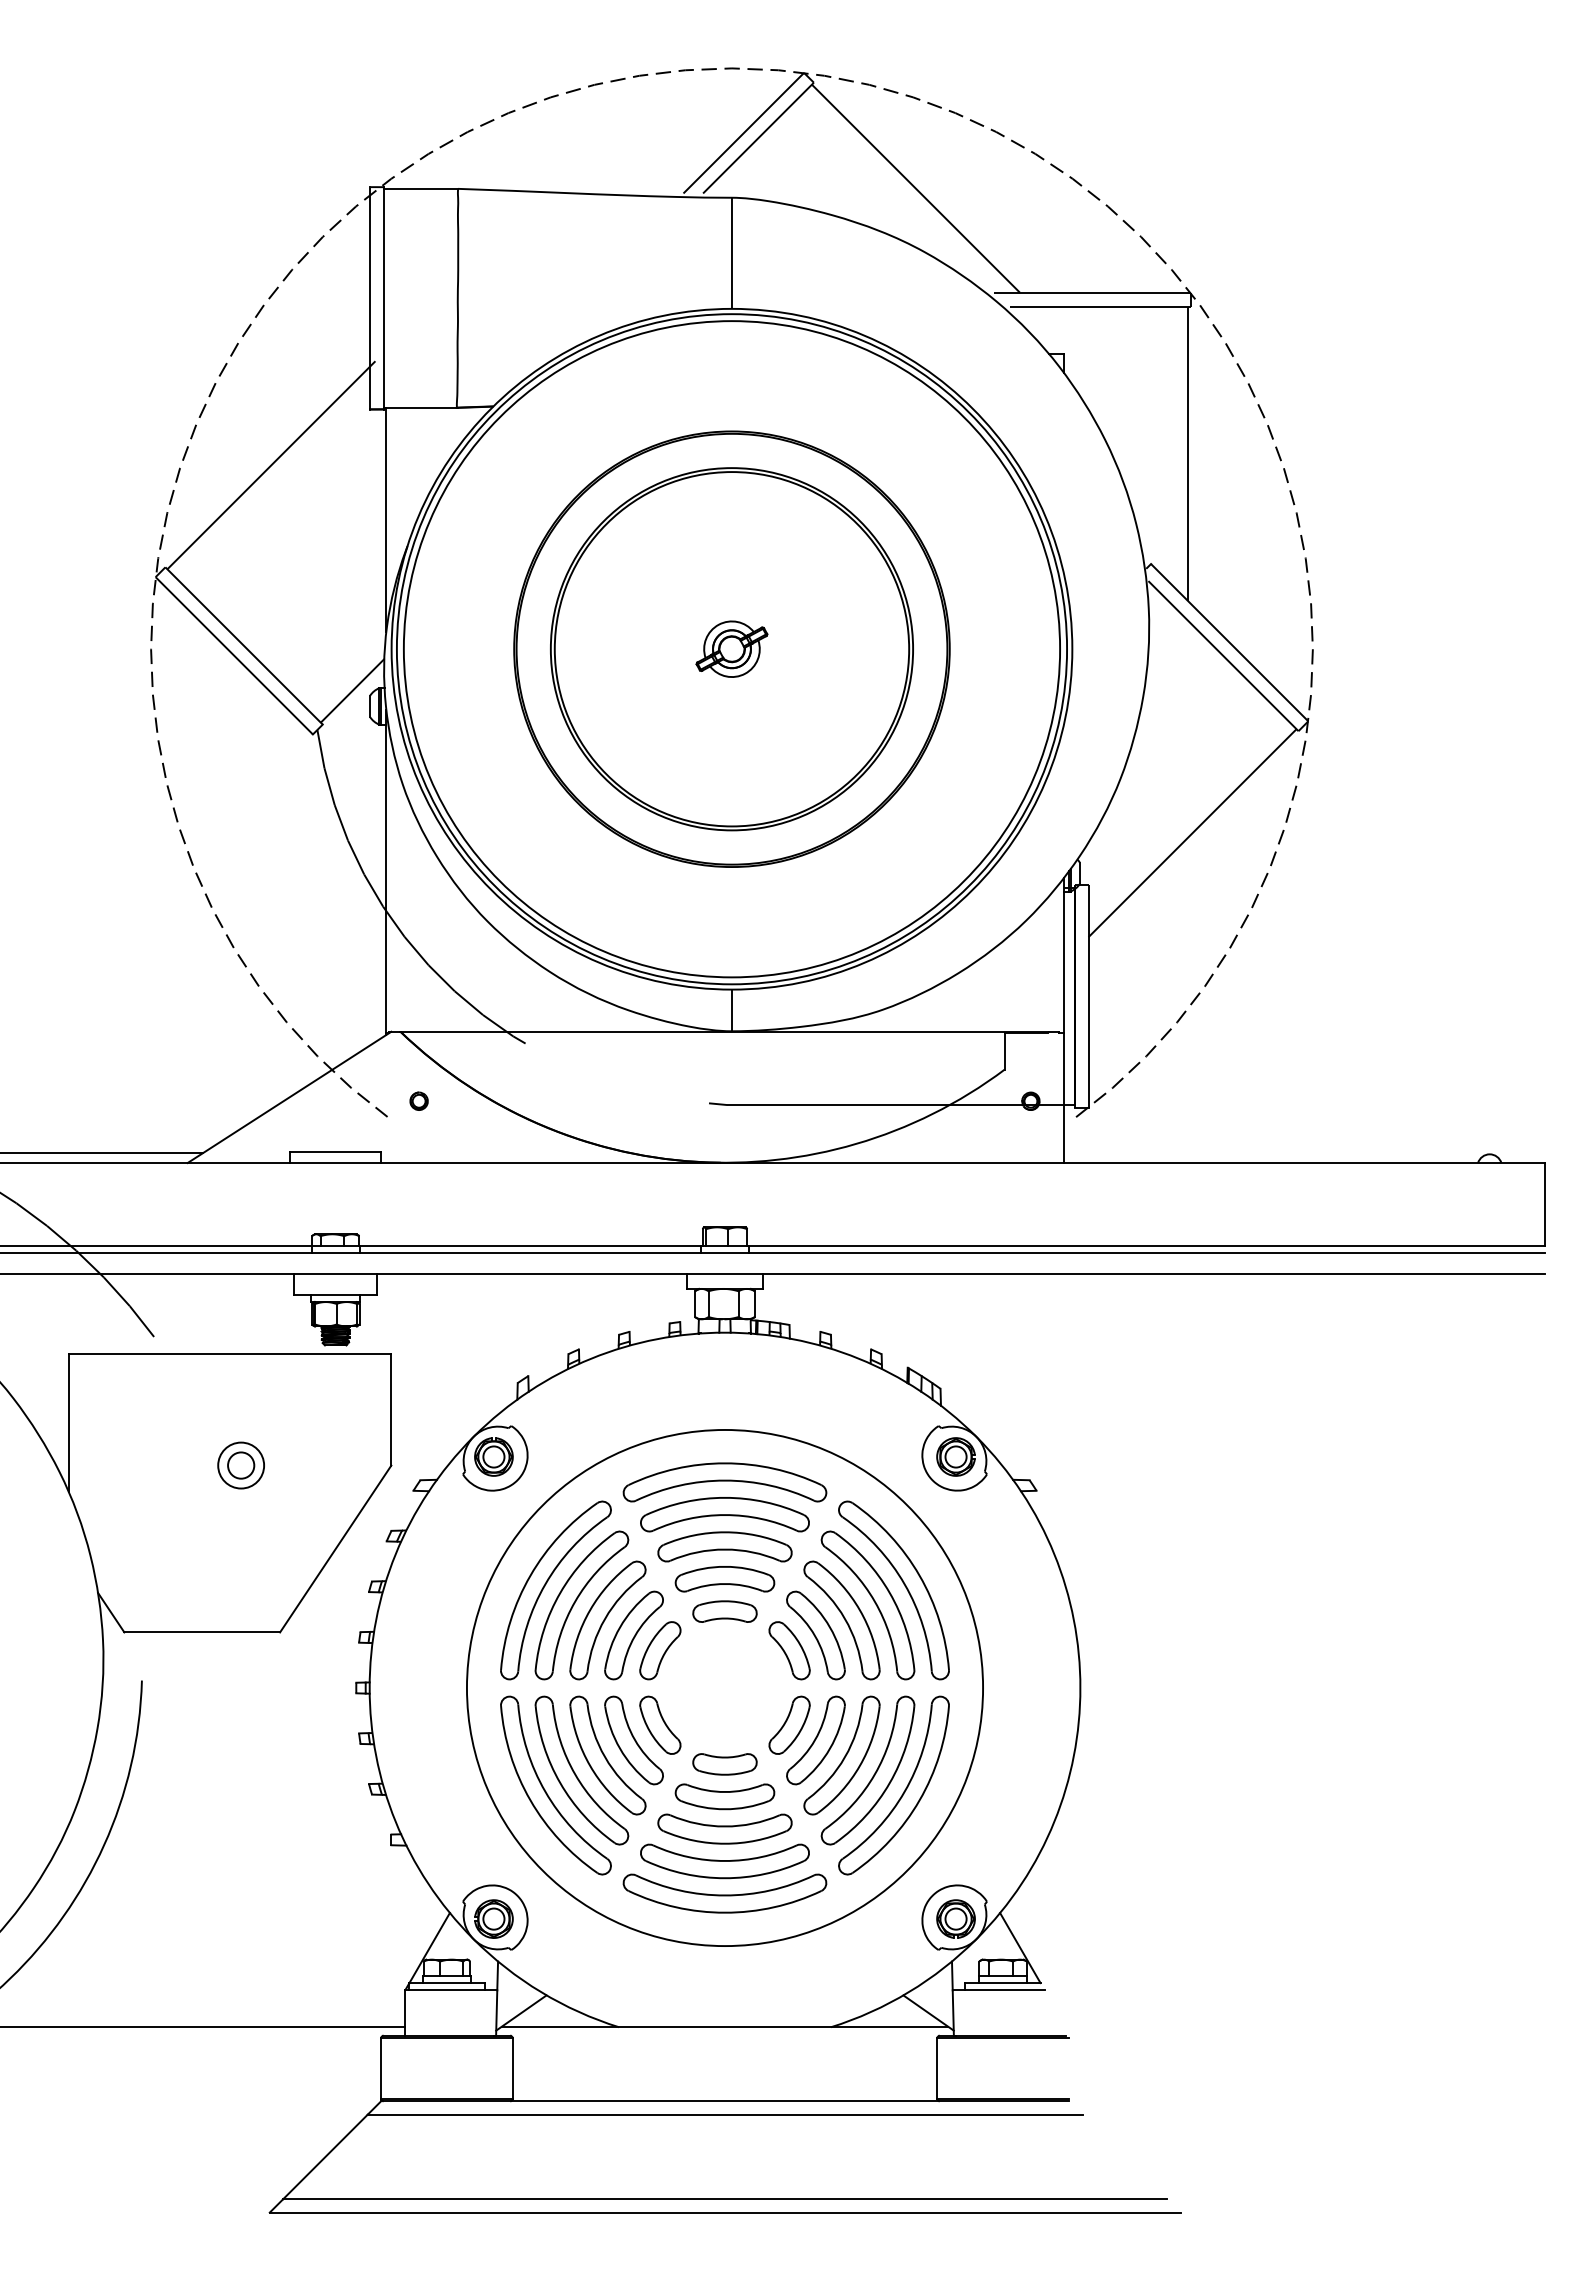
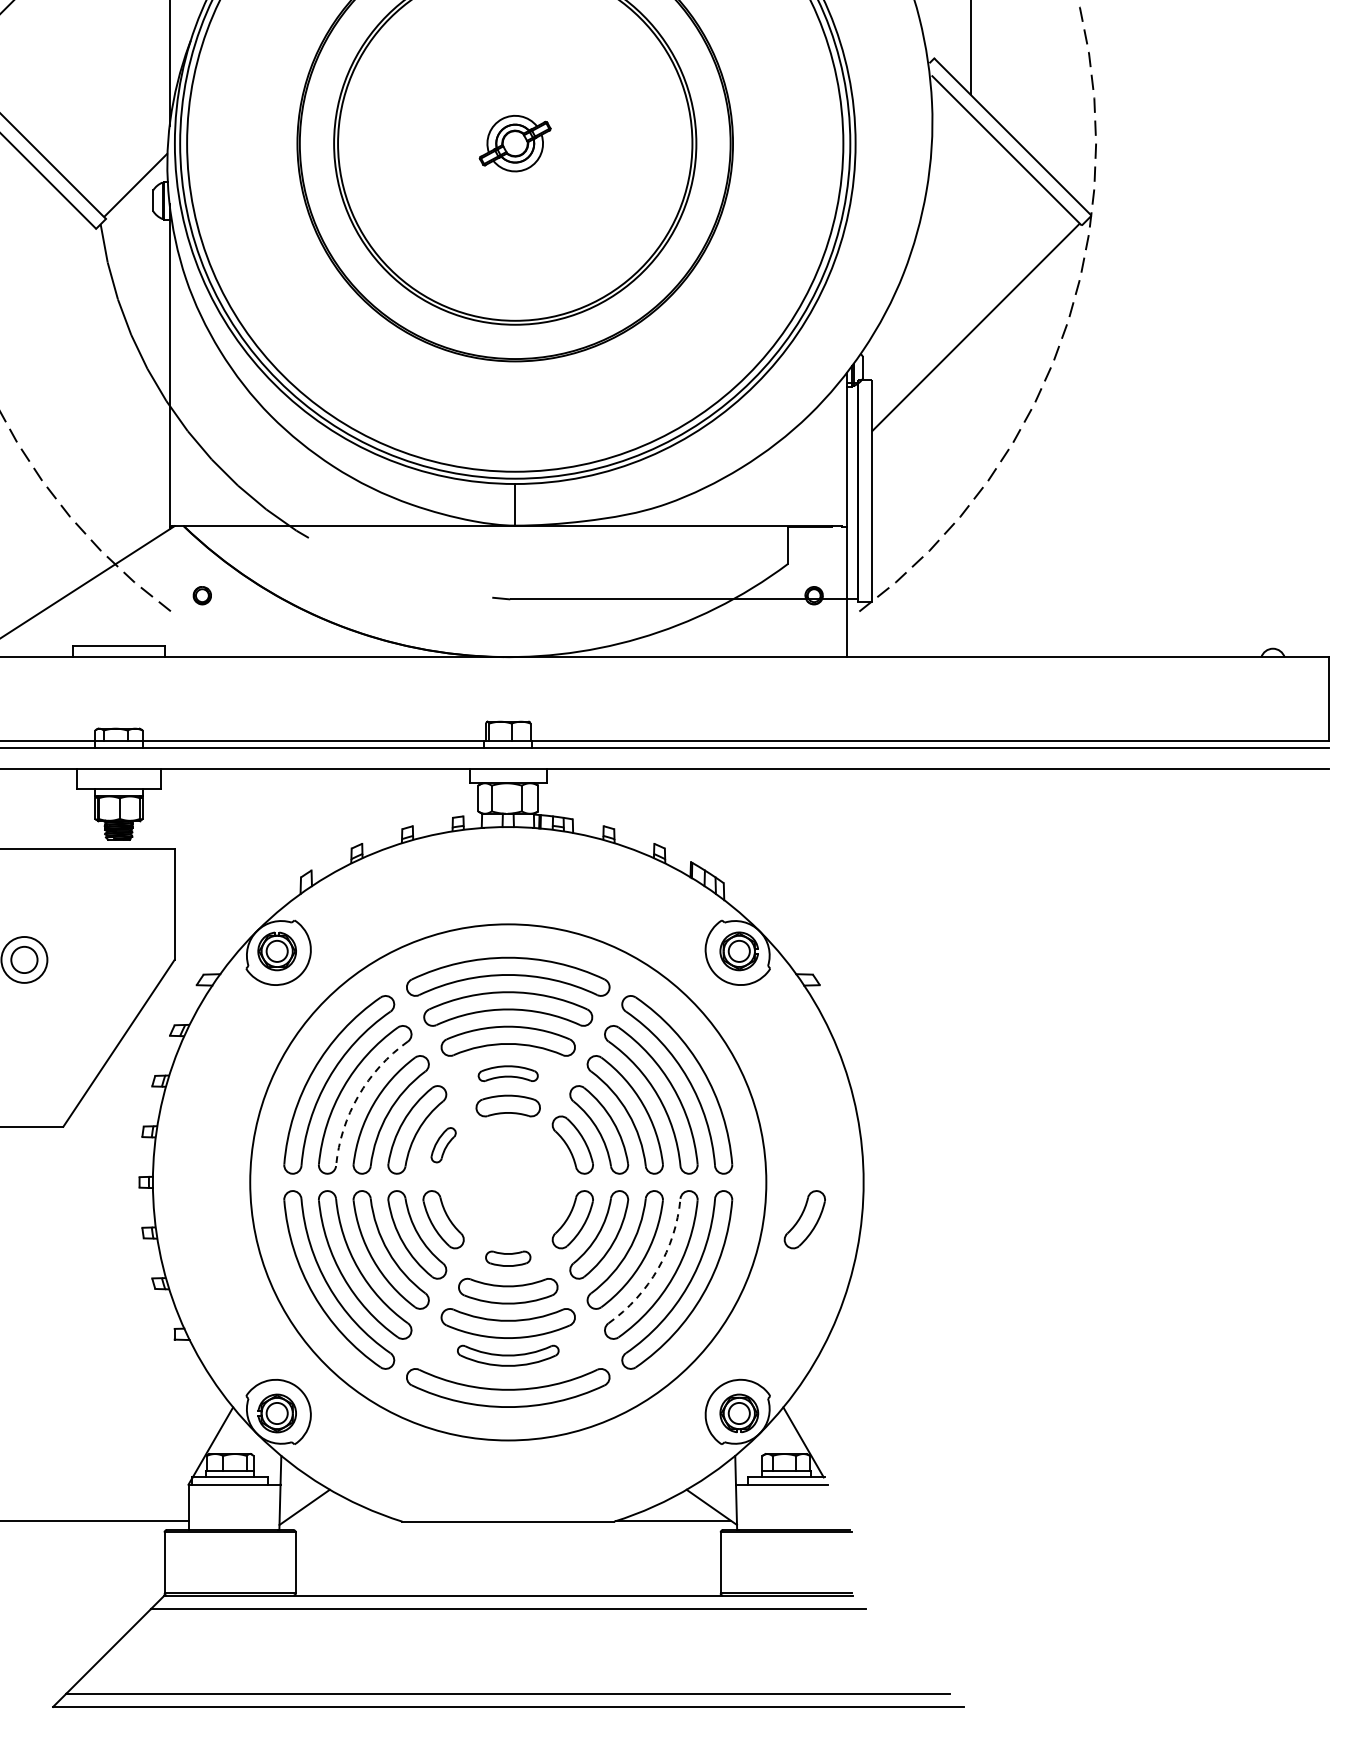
part: (724, 1579) -> (507, 1073), size x0.6
arc: (575, 1601) -> (358, 1095), solid -> dashed
part: (660, 1650) -> (443, 1144), size x0.6
part: (1021, 1724) -> (804, 1218), added
part: (724, 1764) -> (507, 1258), size x0.7
arc: (874, 1774) -> (657, 1268), solid -> dashed
part: (724, 1861) -> (507, 1355), size x0.6
line: (559, 2026) -> (342, 1520), removed

